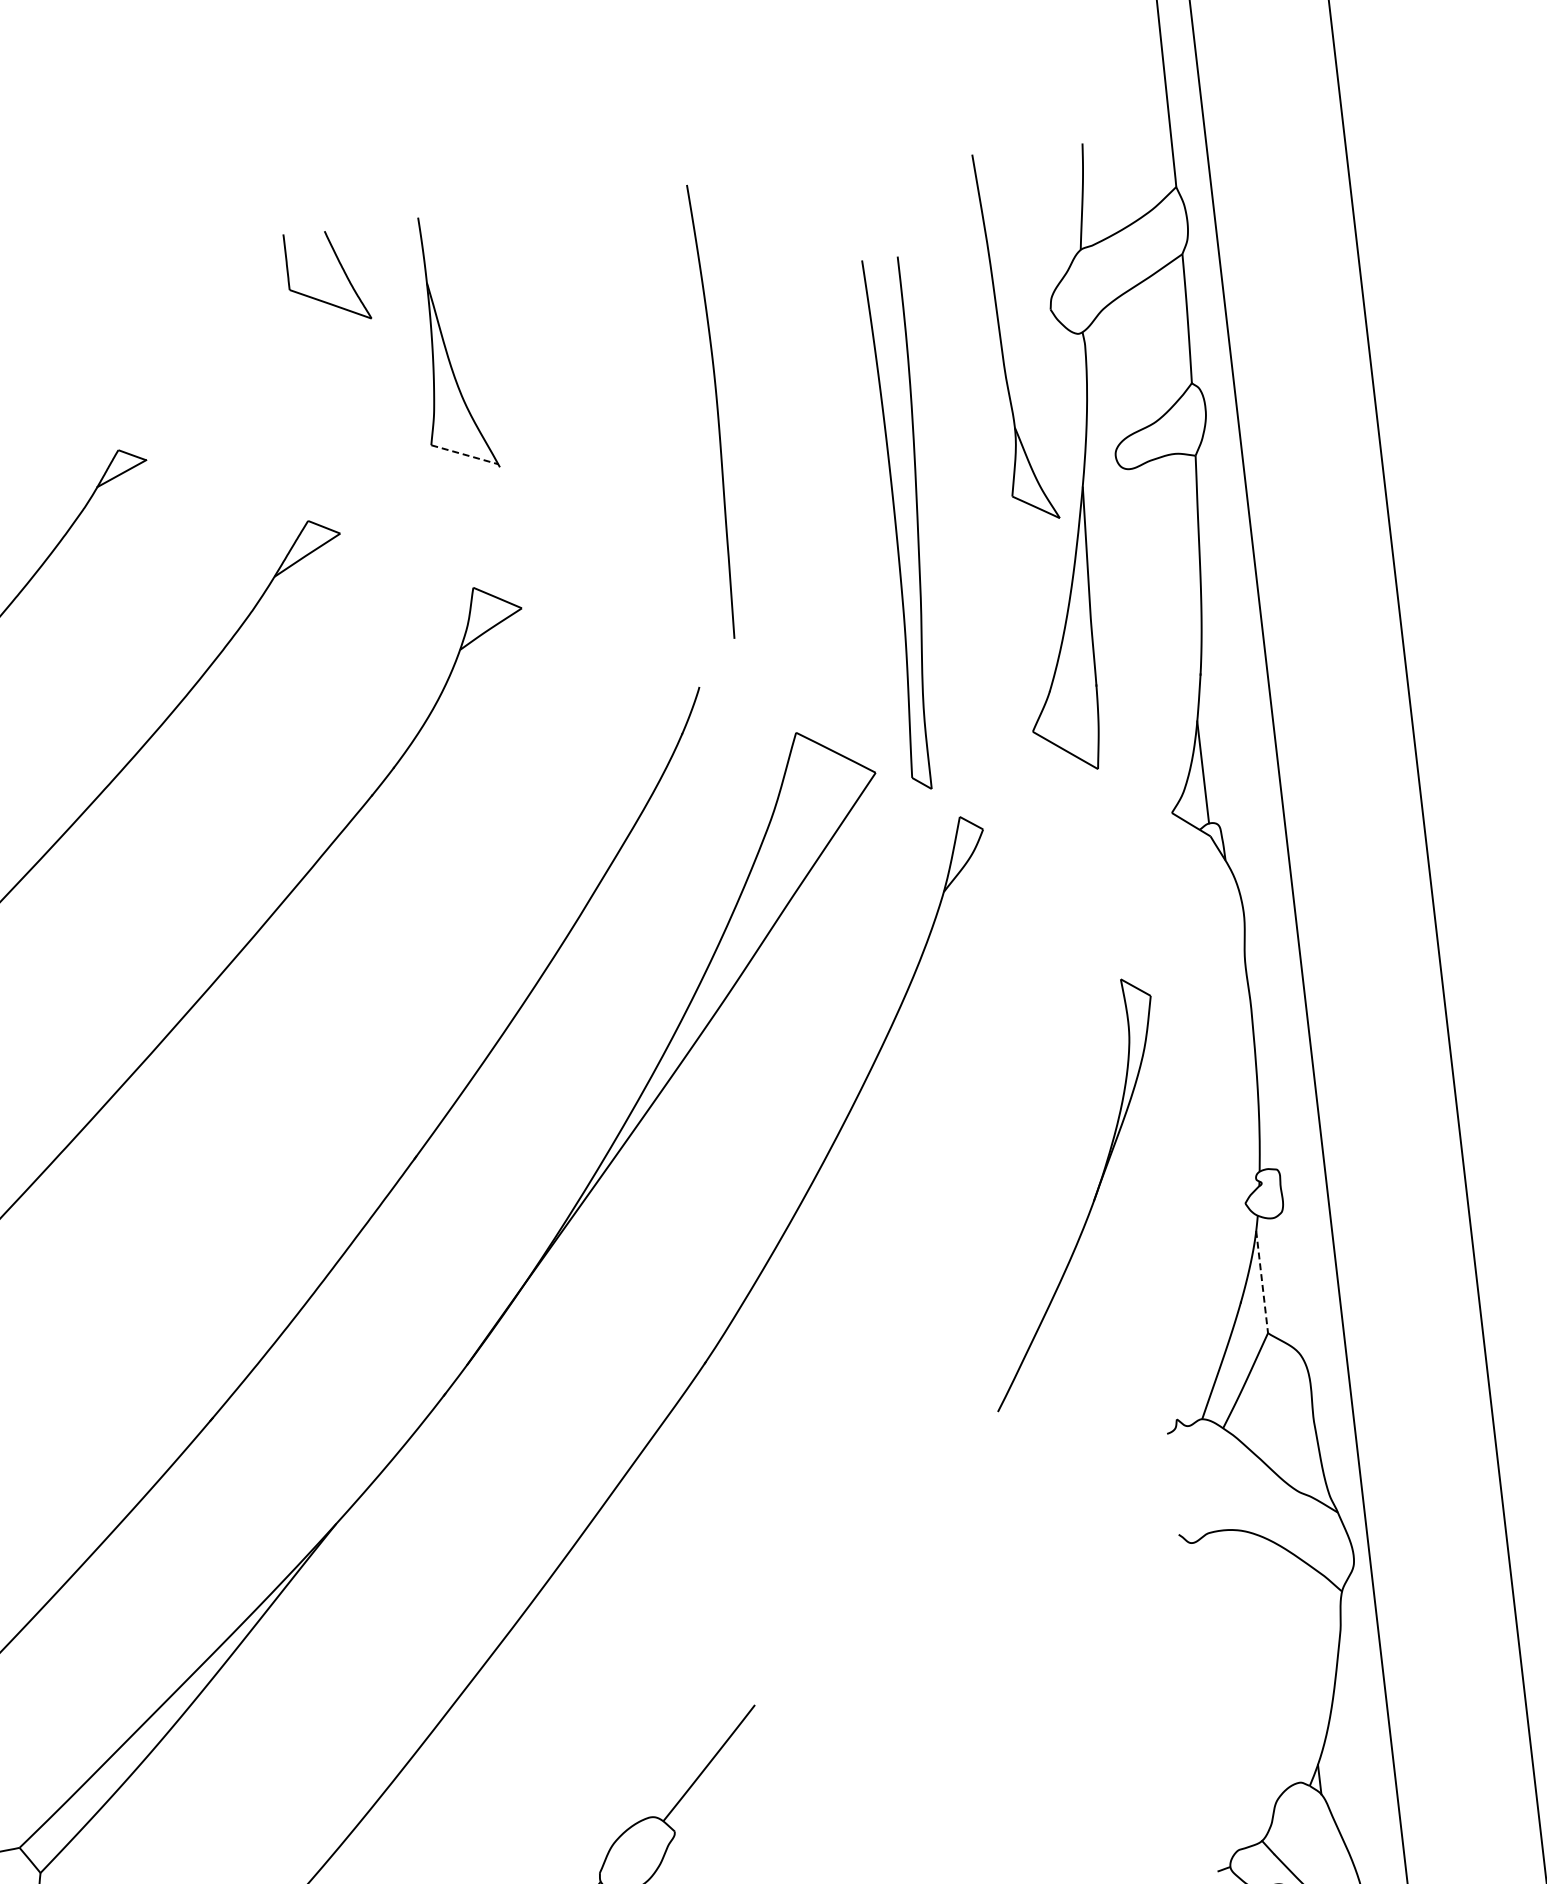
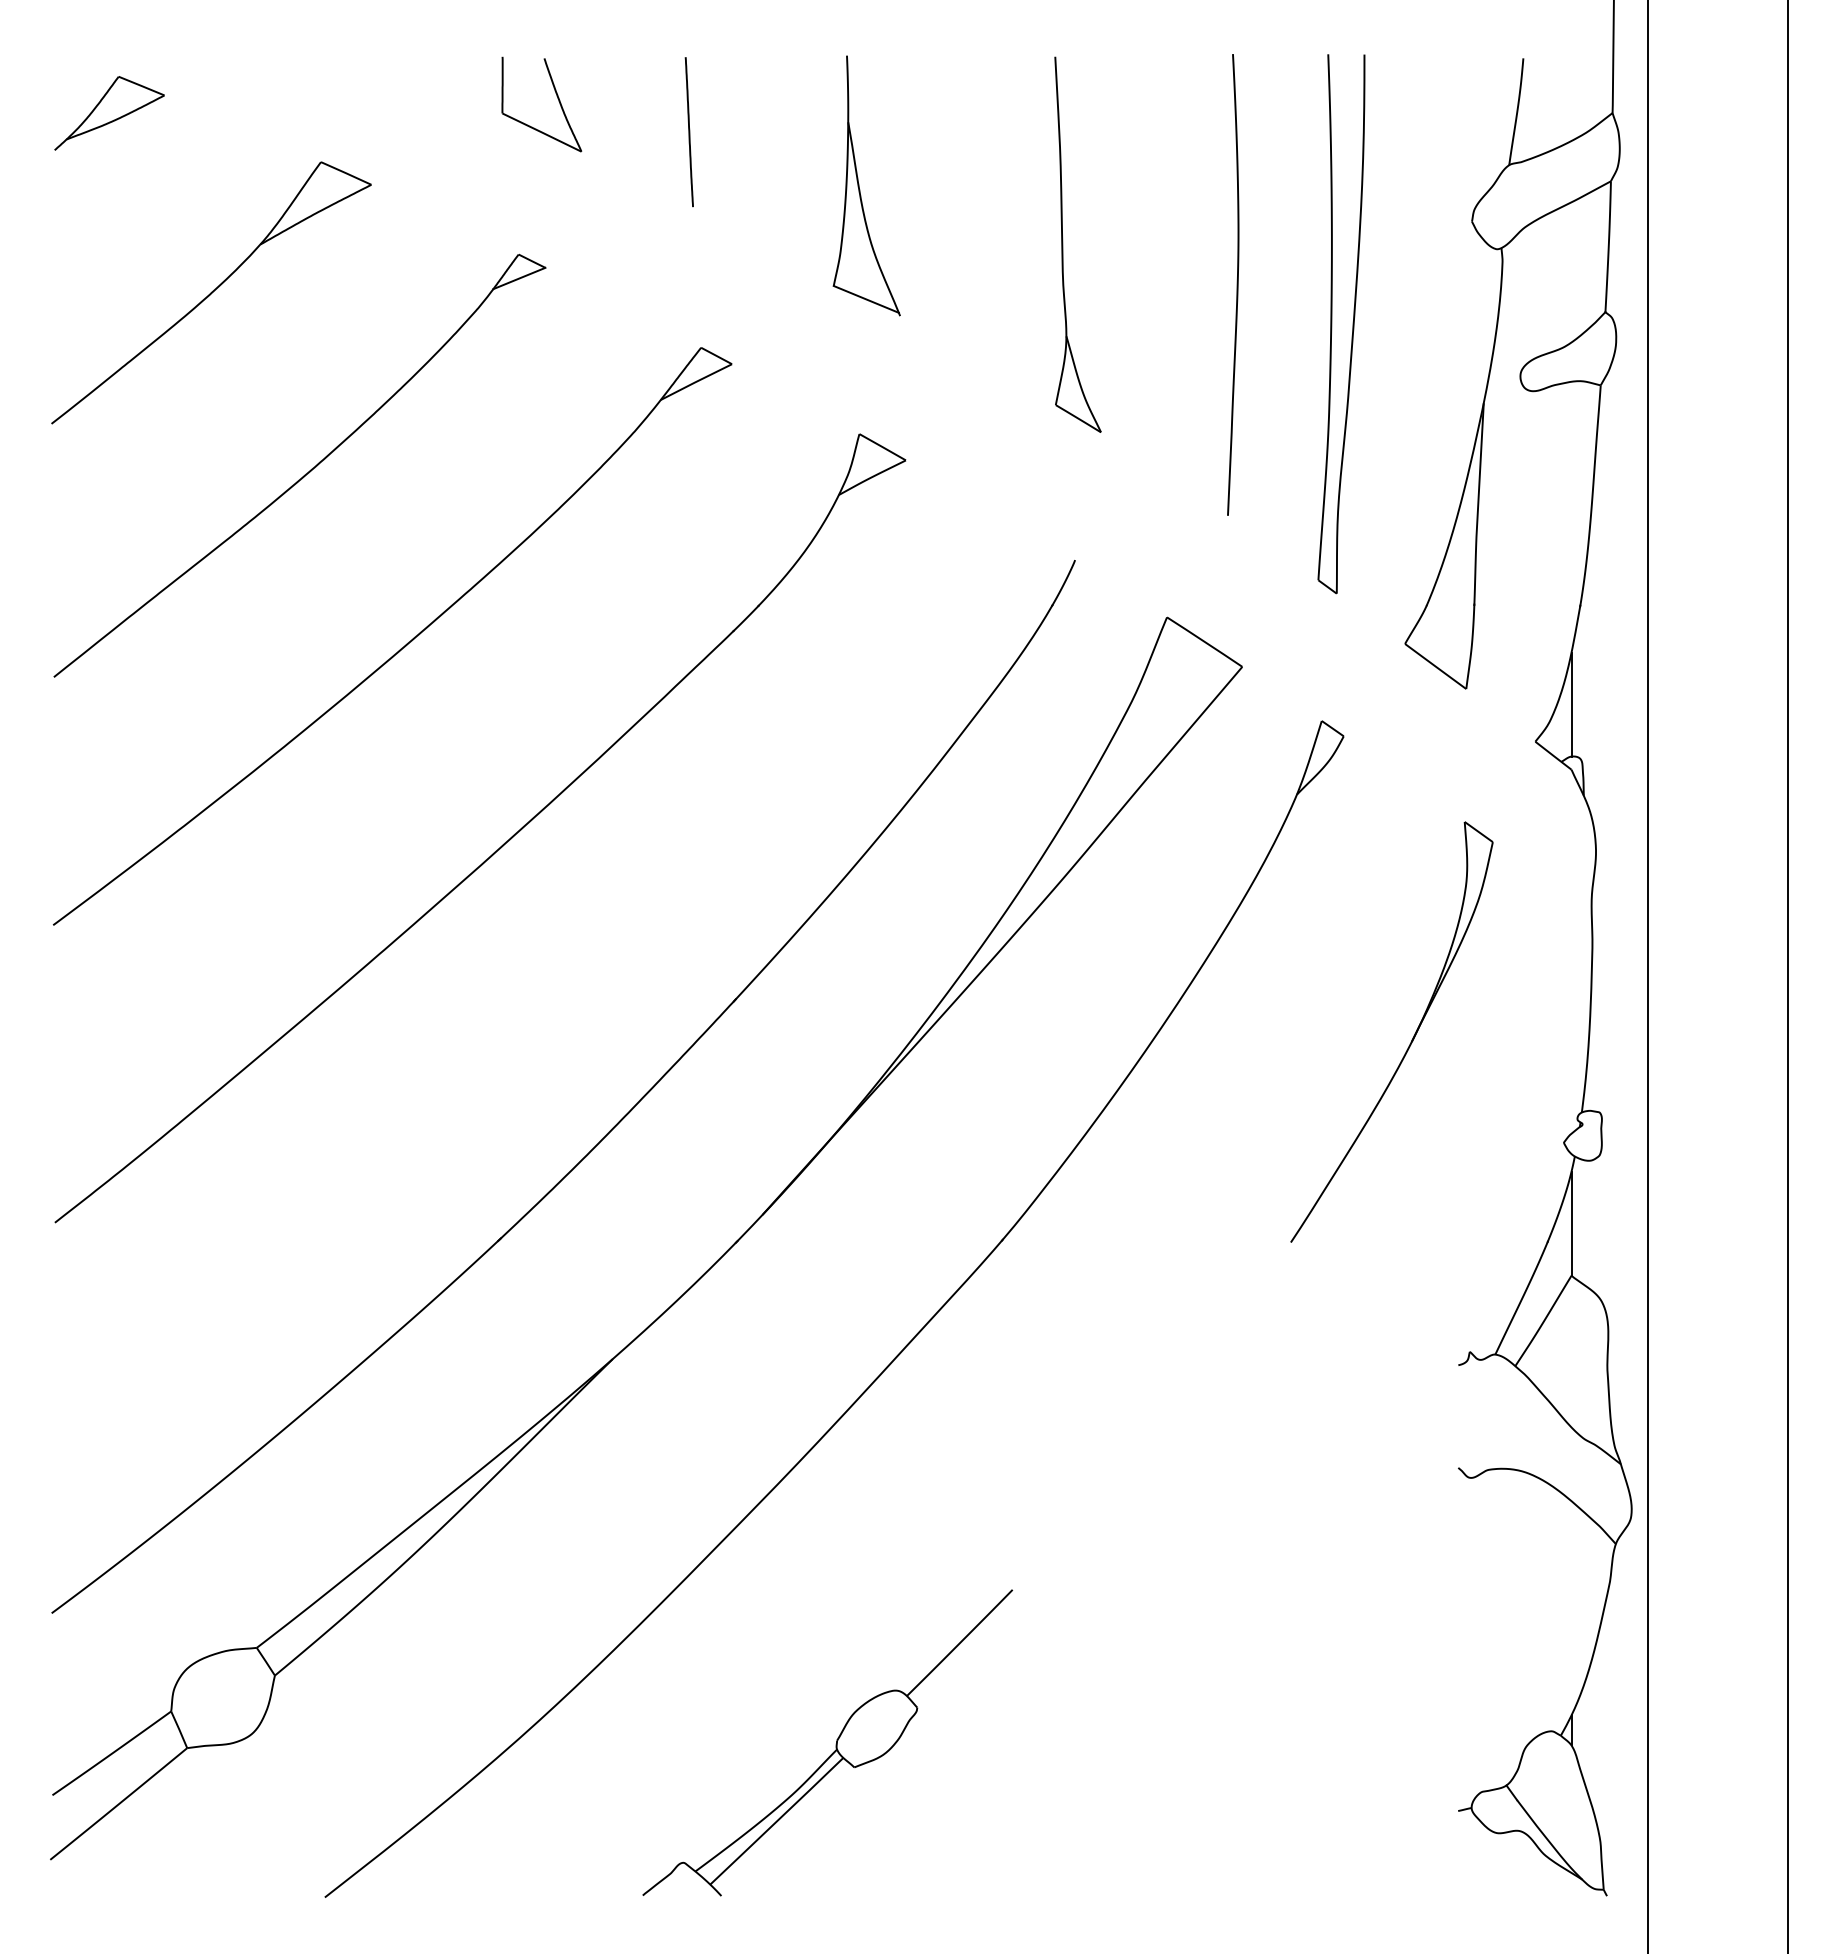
part: (340, 267) -> (556, 96), moved
line: (271, 311) -> (688, 132), added
part: (1001, 338) -> (1063, 244), moved
curve: (716, 410) -> (1236, 284), moved
line: (464, 454) -> (866, 299), dashed -> solid
part: (896, 525) -> (1332, 324), moved
part: (1093, 1198) -> (1411, 1039), moved
line: (1262, 1282) -> (1571, 1224), dashed -> solid

